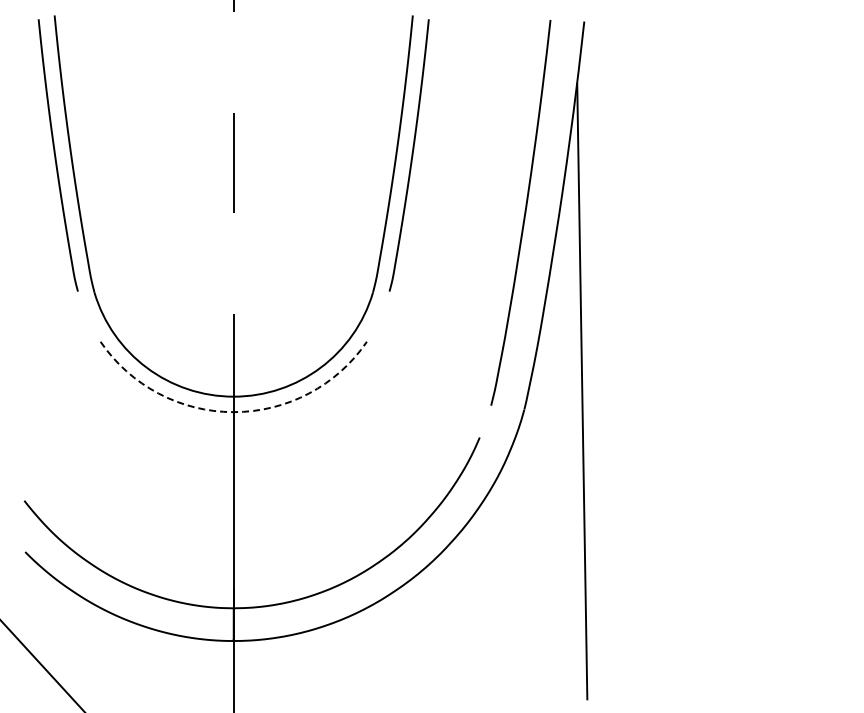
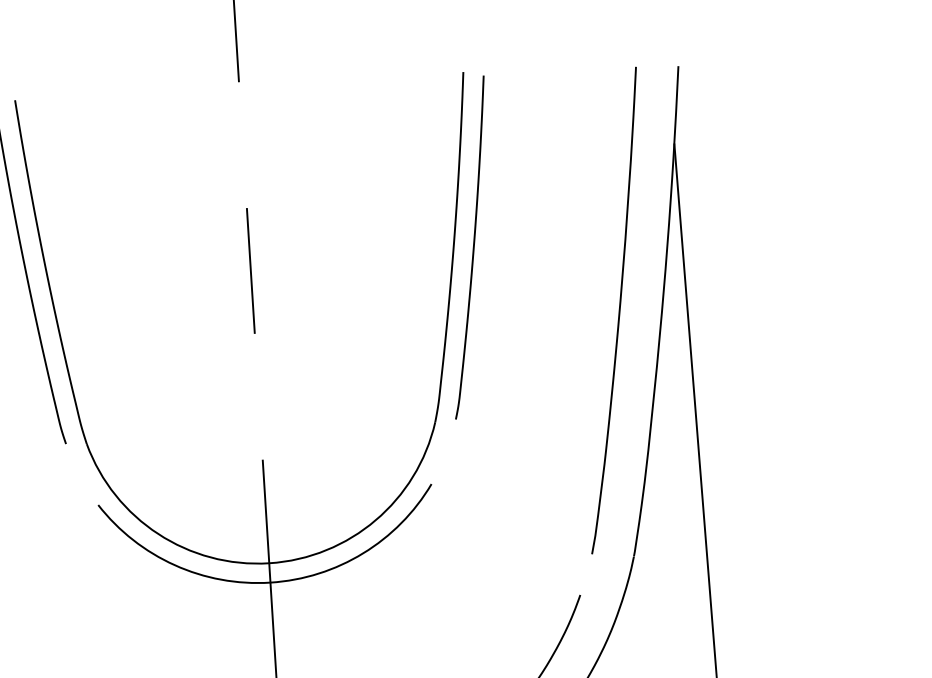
arc: (233, 412) -> (270, 583), dashed -> solid

